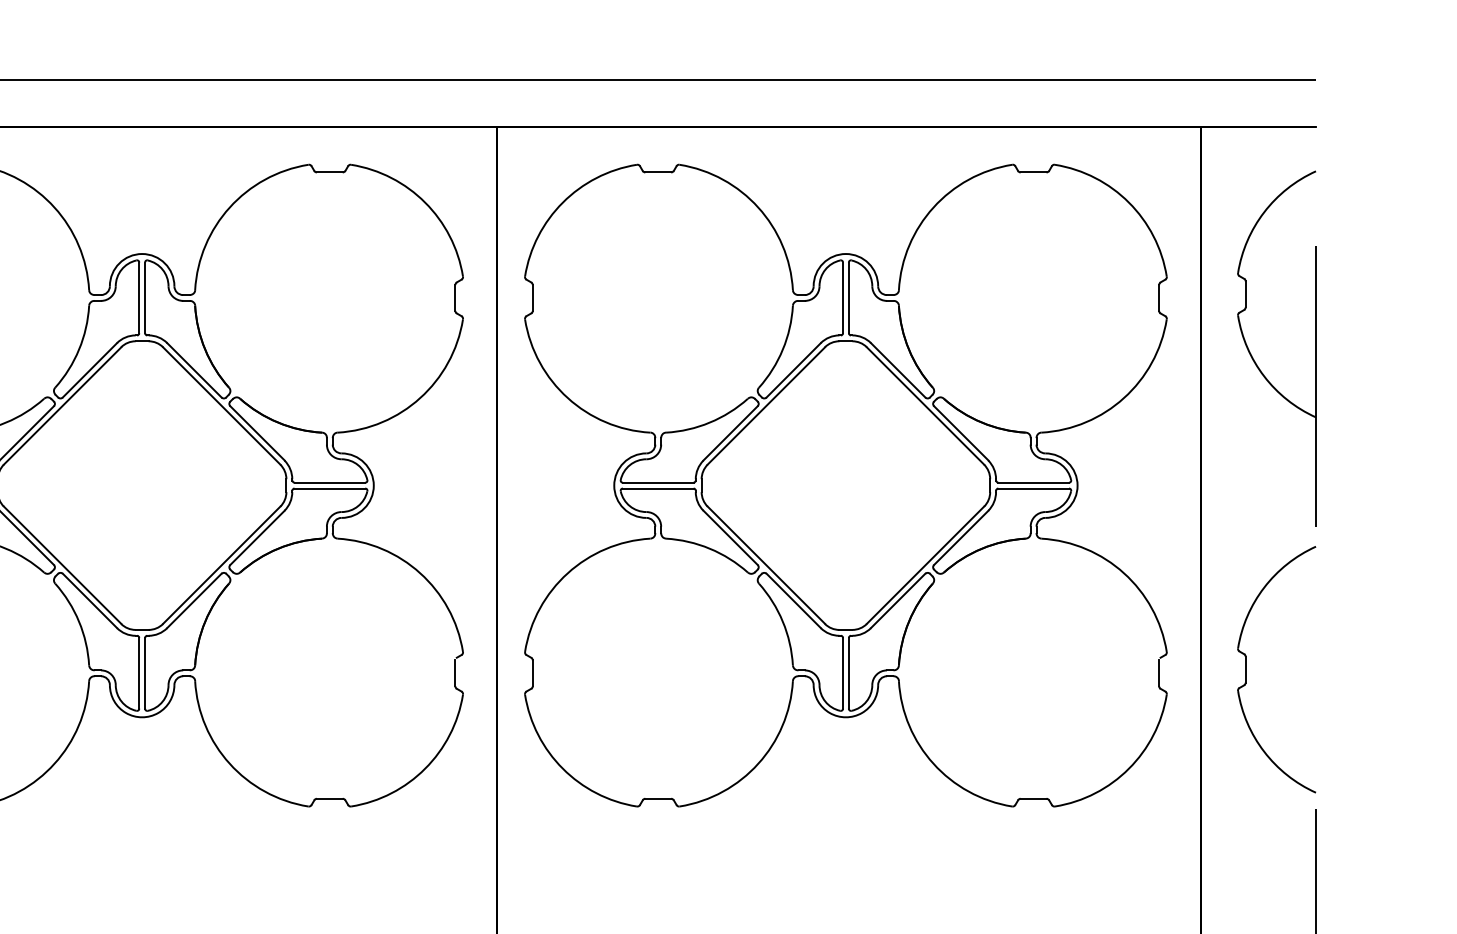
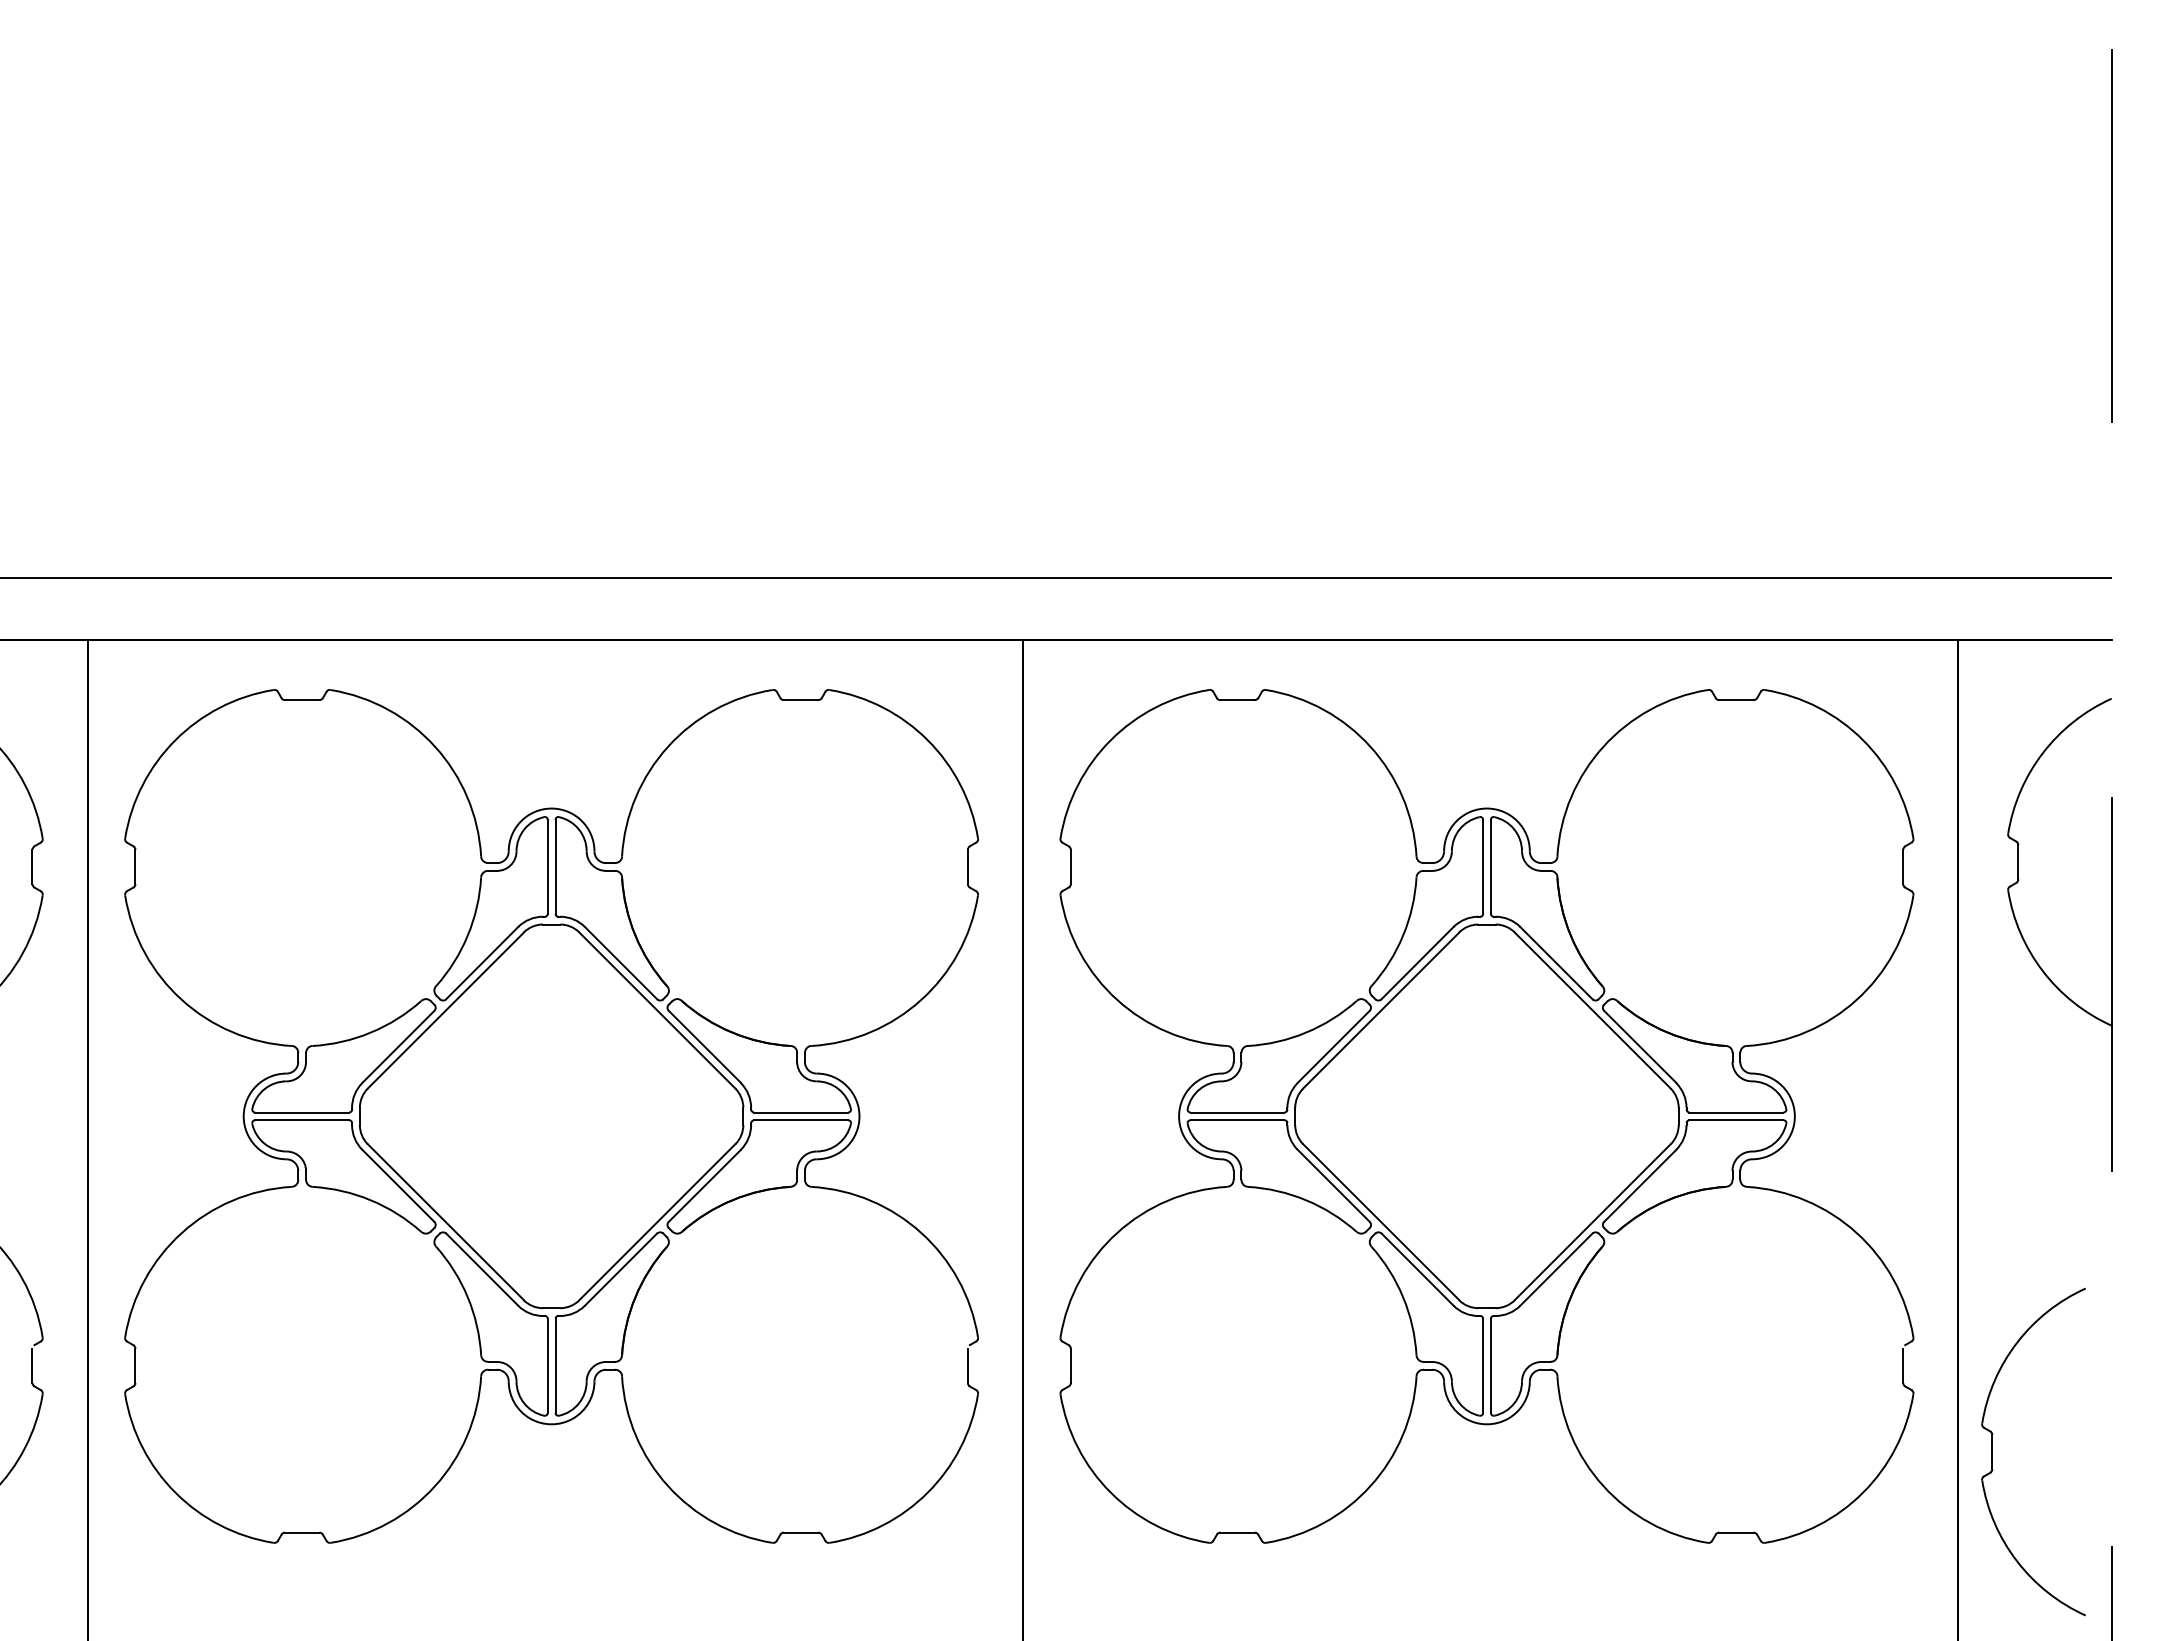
part: (1245, 669) -> (1992, 1451), moved

